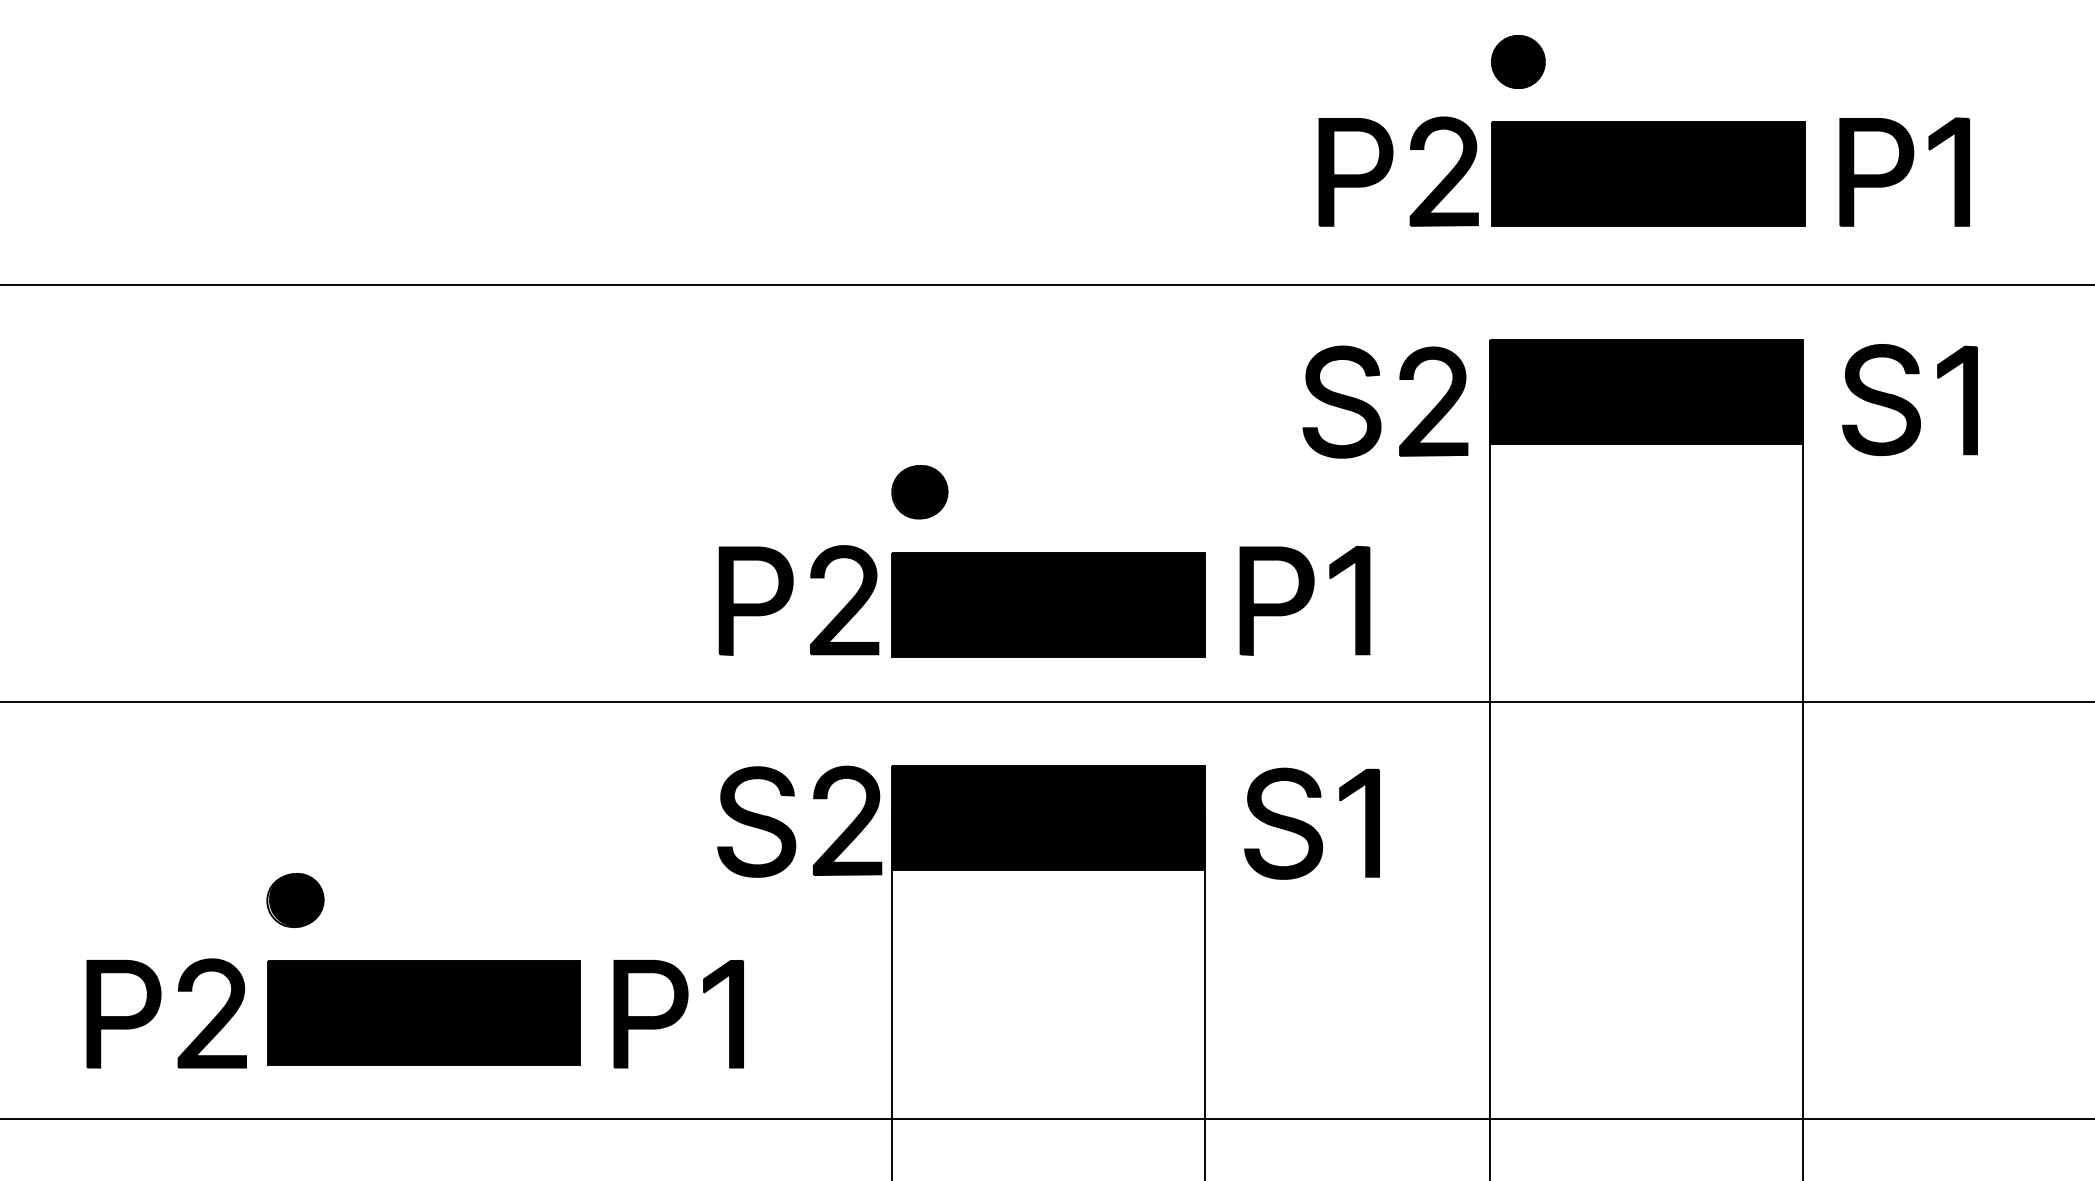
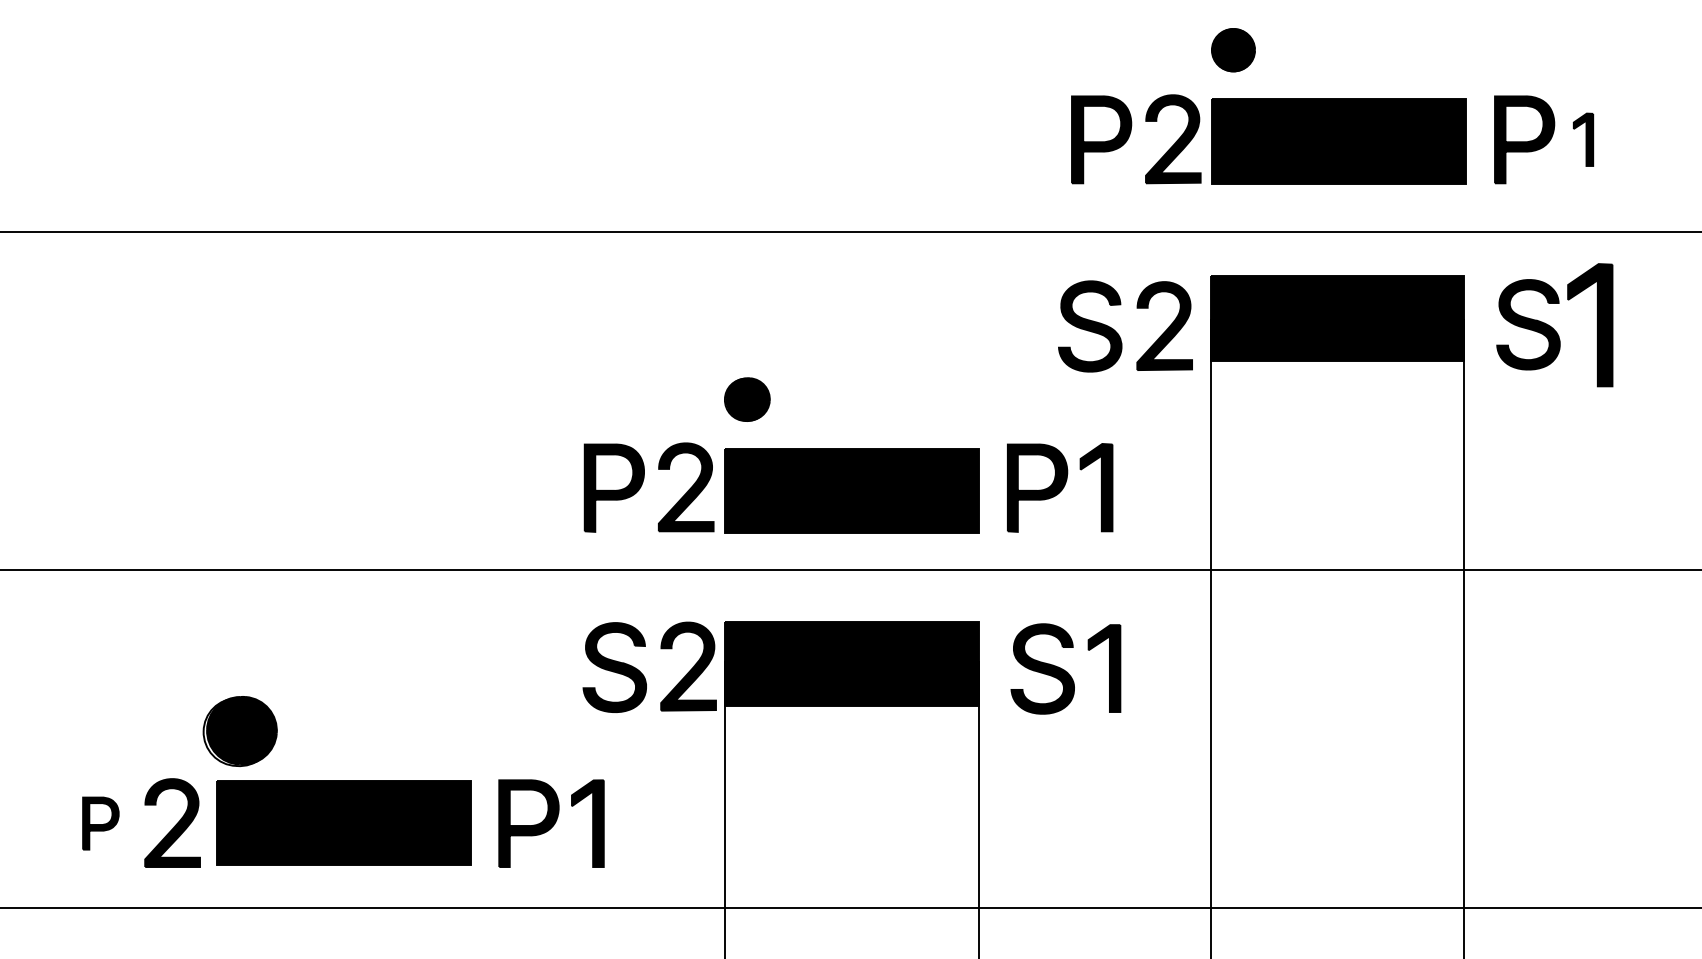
part: (1949, 171) -> (1583, 139), size x0.6
part: (1956, 399) -> (1589, 324), size x1.4
part: (294, 899) -> (239, 730), size x1.6
part: (123, 1013) -> (100, 823), size x0.6

